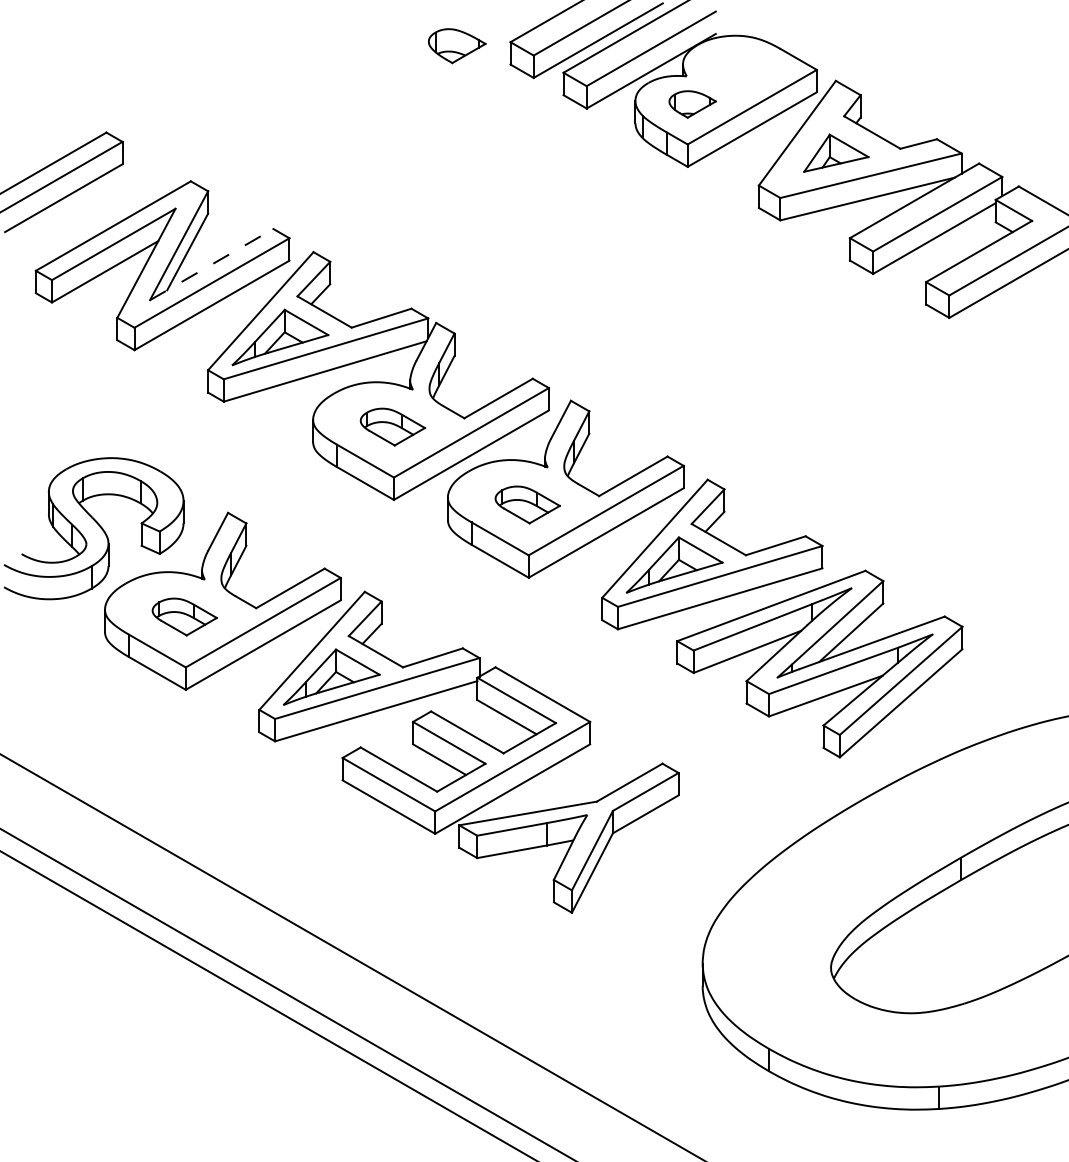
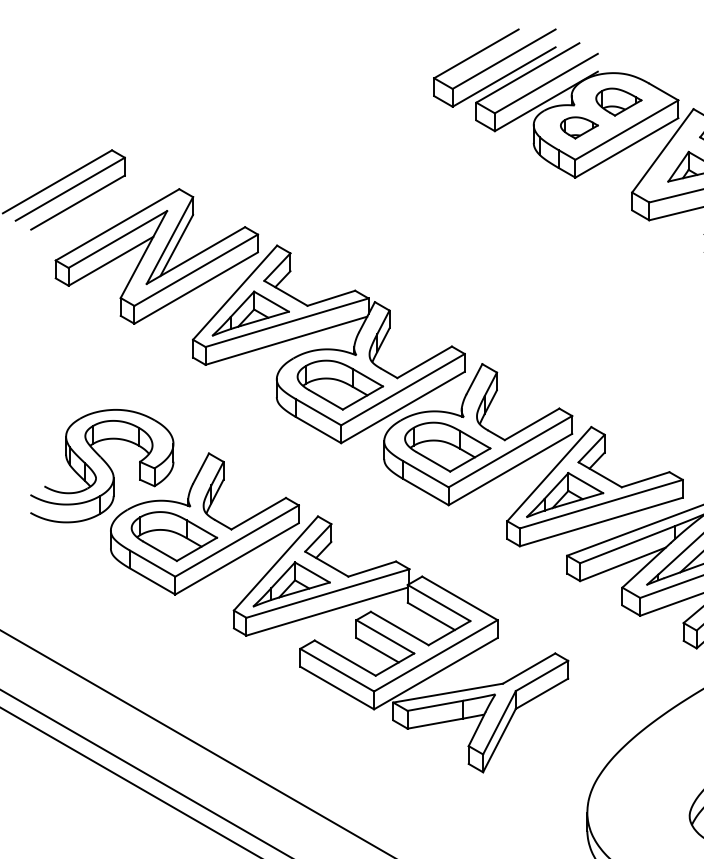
part: (457, 46) -> (619, 102), moved
line: (212, 264) -> (196, 255), dashed -> solid
part: (392, 426) -> (340, 384), size x1.67
part: (527, 504) -> (447, 446), size x1.67
part: (184, 616) -> (174, 536), size x1.67

